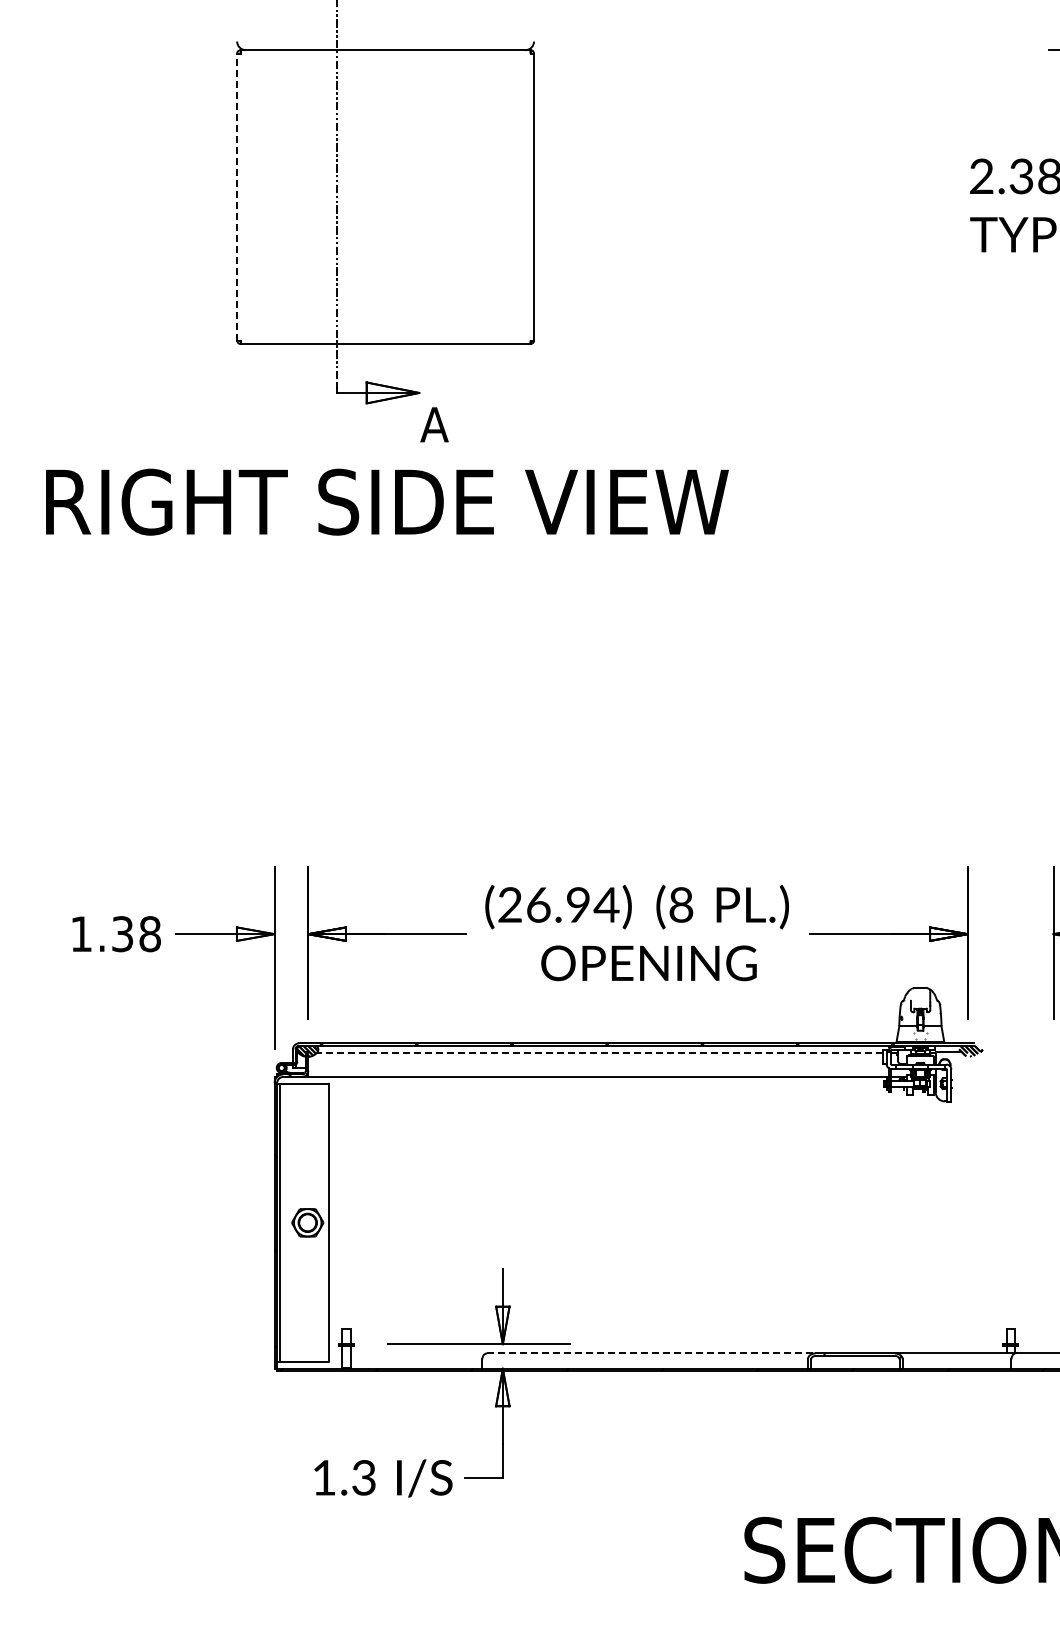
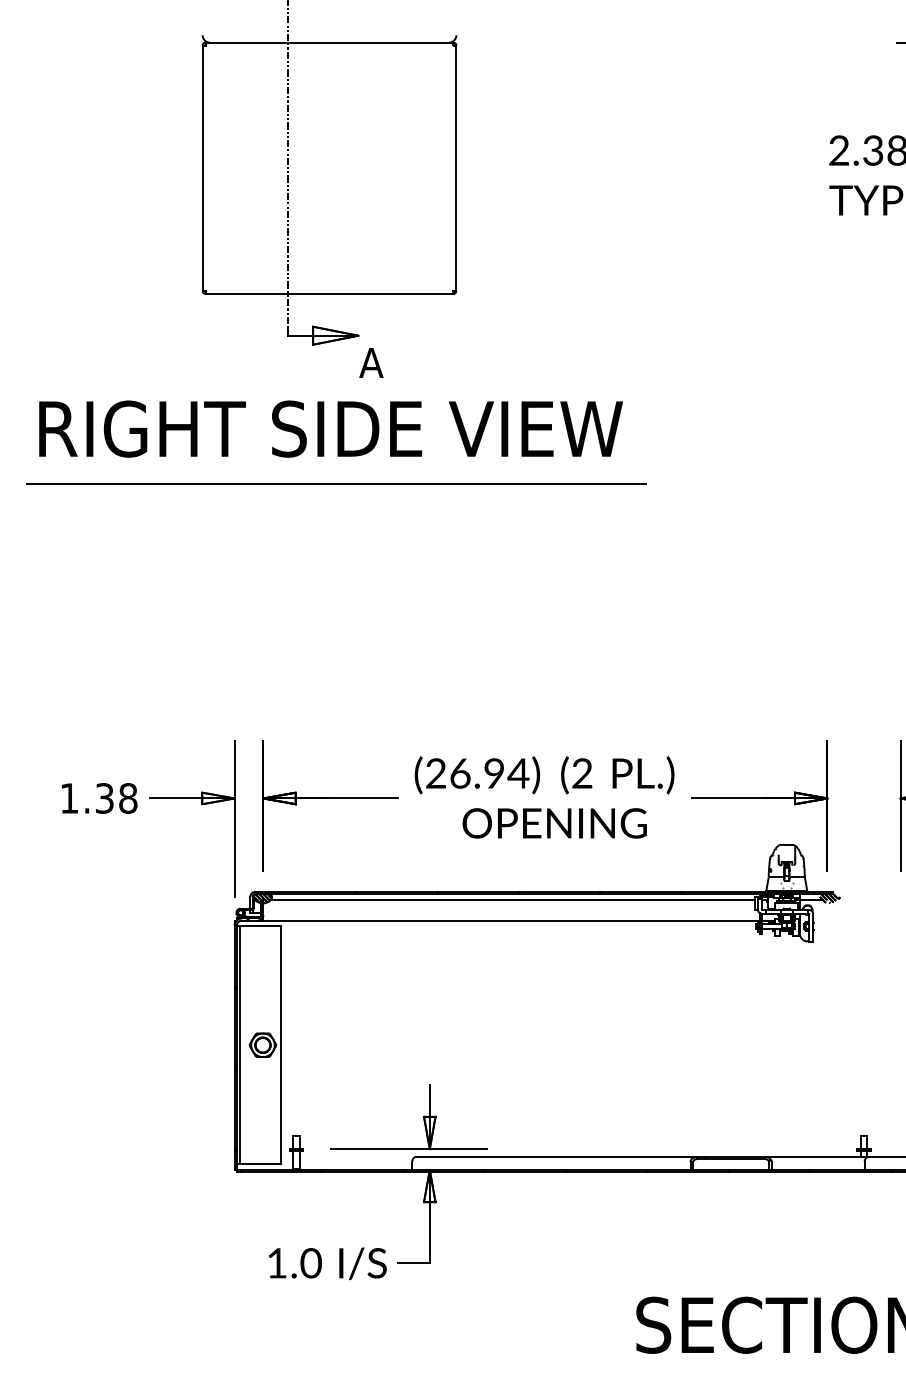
line: (237, 196) -> (202, 167), dashed -> solid
line: (393, 566) -> (336, 484), added
text: (681, 905) -> (582, 773), (8 -> (2
line: (599, 1052) -> (512, 899), dashed -> solid
line: (651, 1353) -> (556, 1156), dashed -> solid
text: (363, 1477) -> (310, 1263), 1.3 -> 1.0

